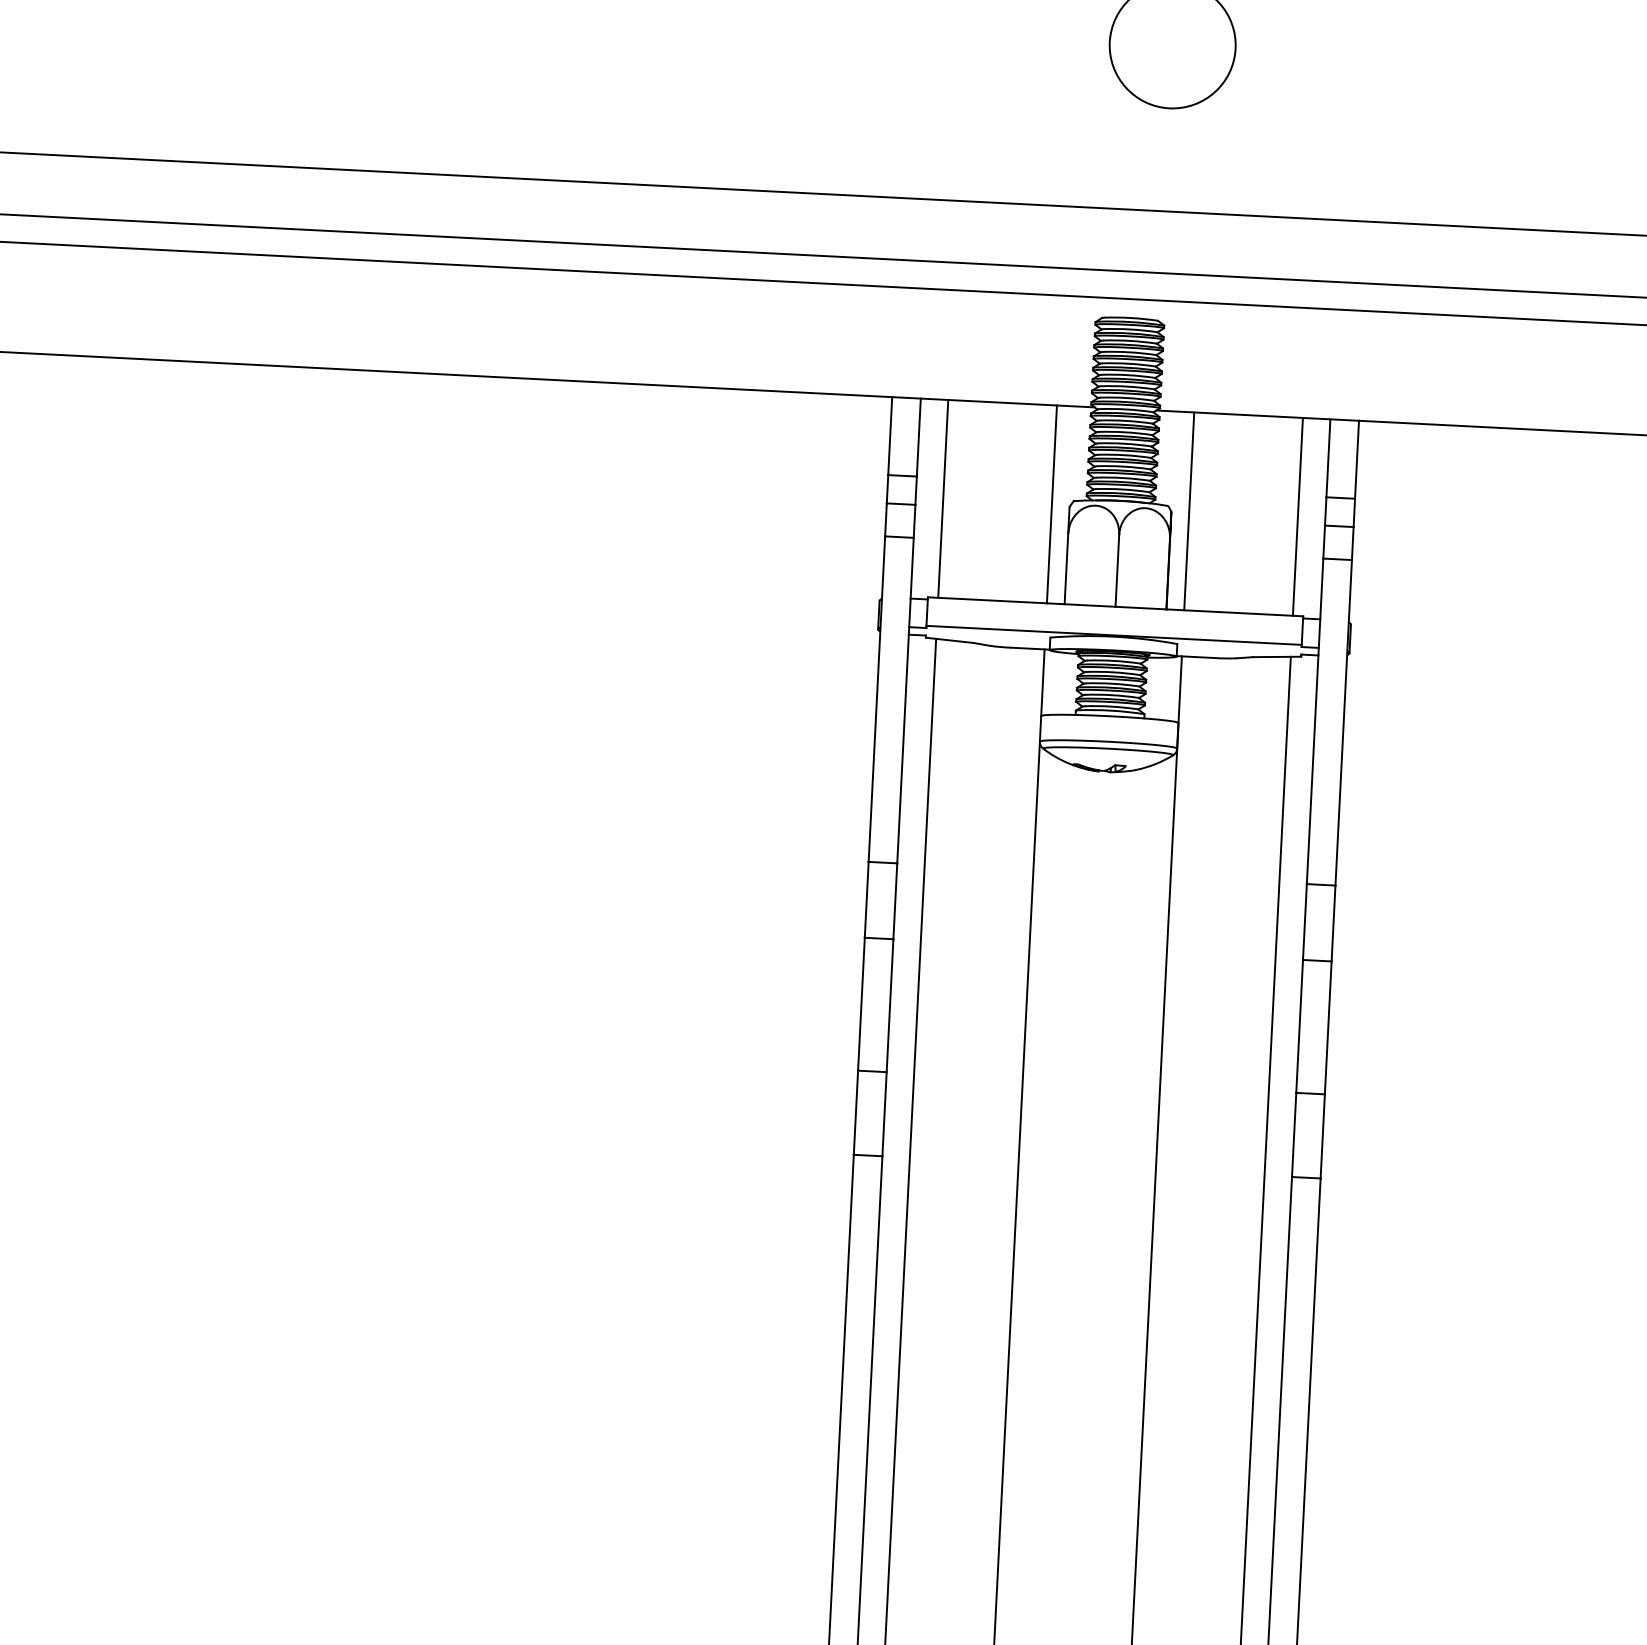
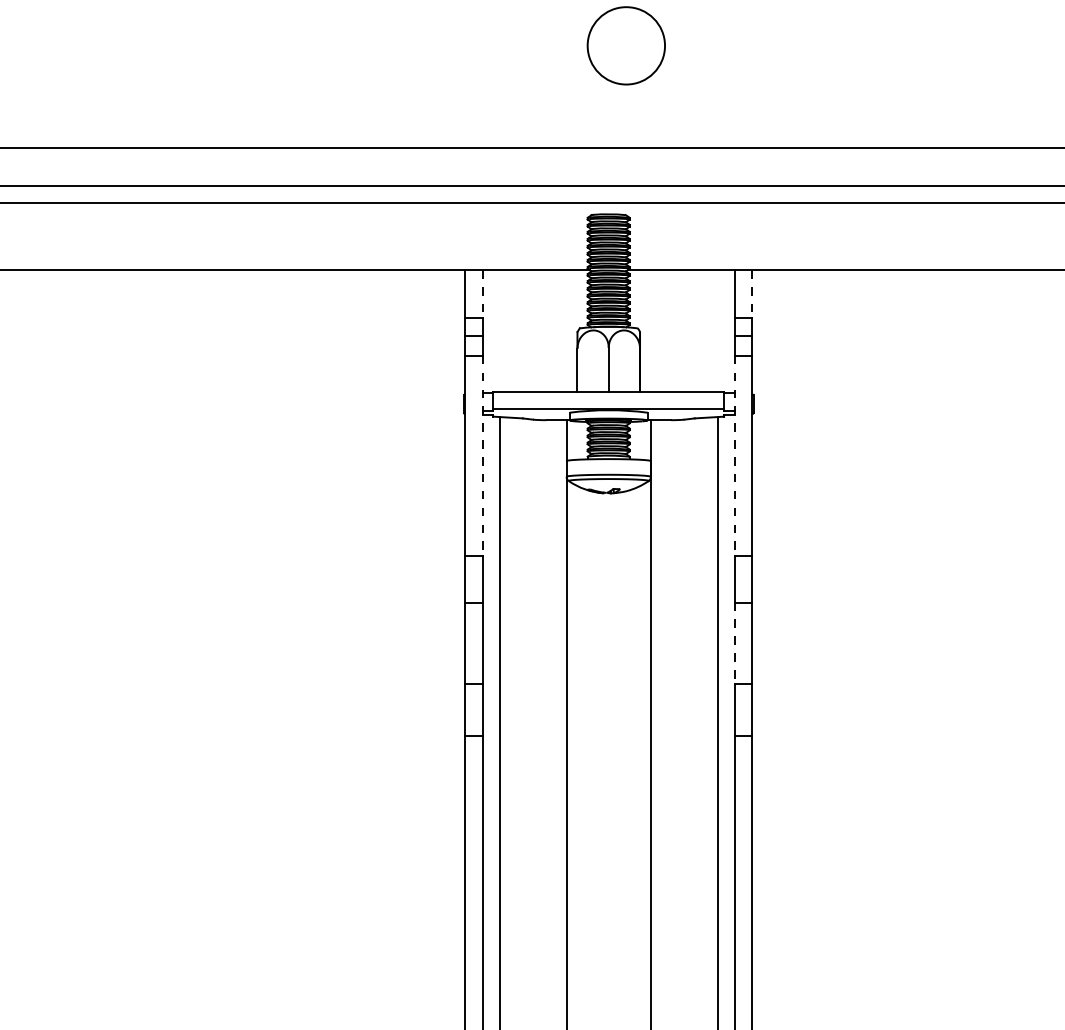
line: (918, 438) -> (482, 294), solid -> dashed
line: (1357, 460) -> (752, 294), solid -> dashed
line: (942, 498) -> (499, 330), removed
line: (1051, 503) -> (566, 330), removed
line: (1188, 510) -> (650, 330), removed
line: (1297, 515) -> (717, 330), removed
line: (904, 701) -> (482, 456), solid -> dashed
line: (1314, 722) -> (734, 456), solid -> dashed
line: (1299, 1026) -> (734, 643), solid -> dashed

